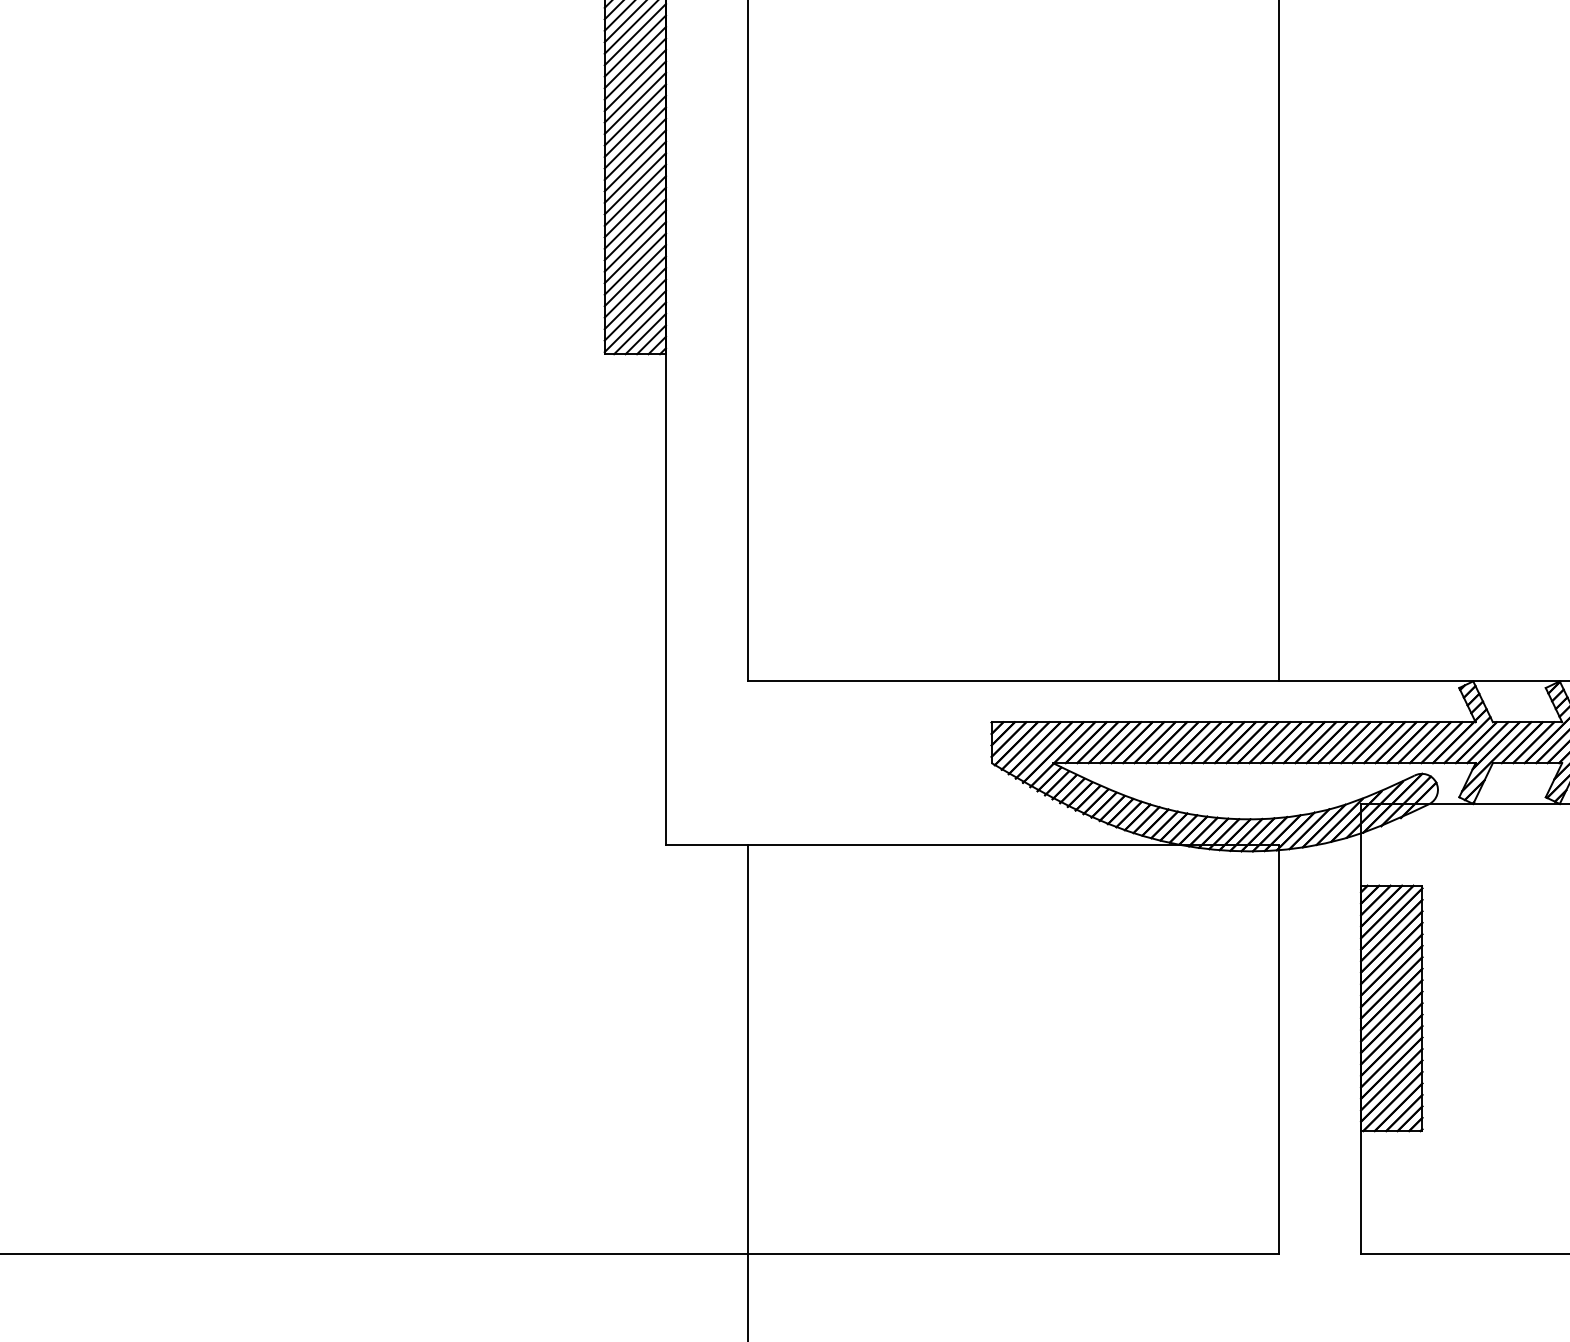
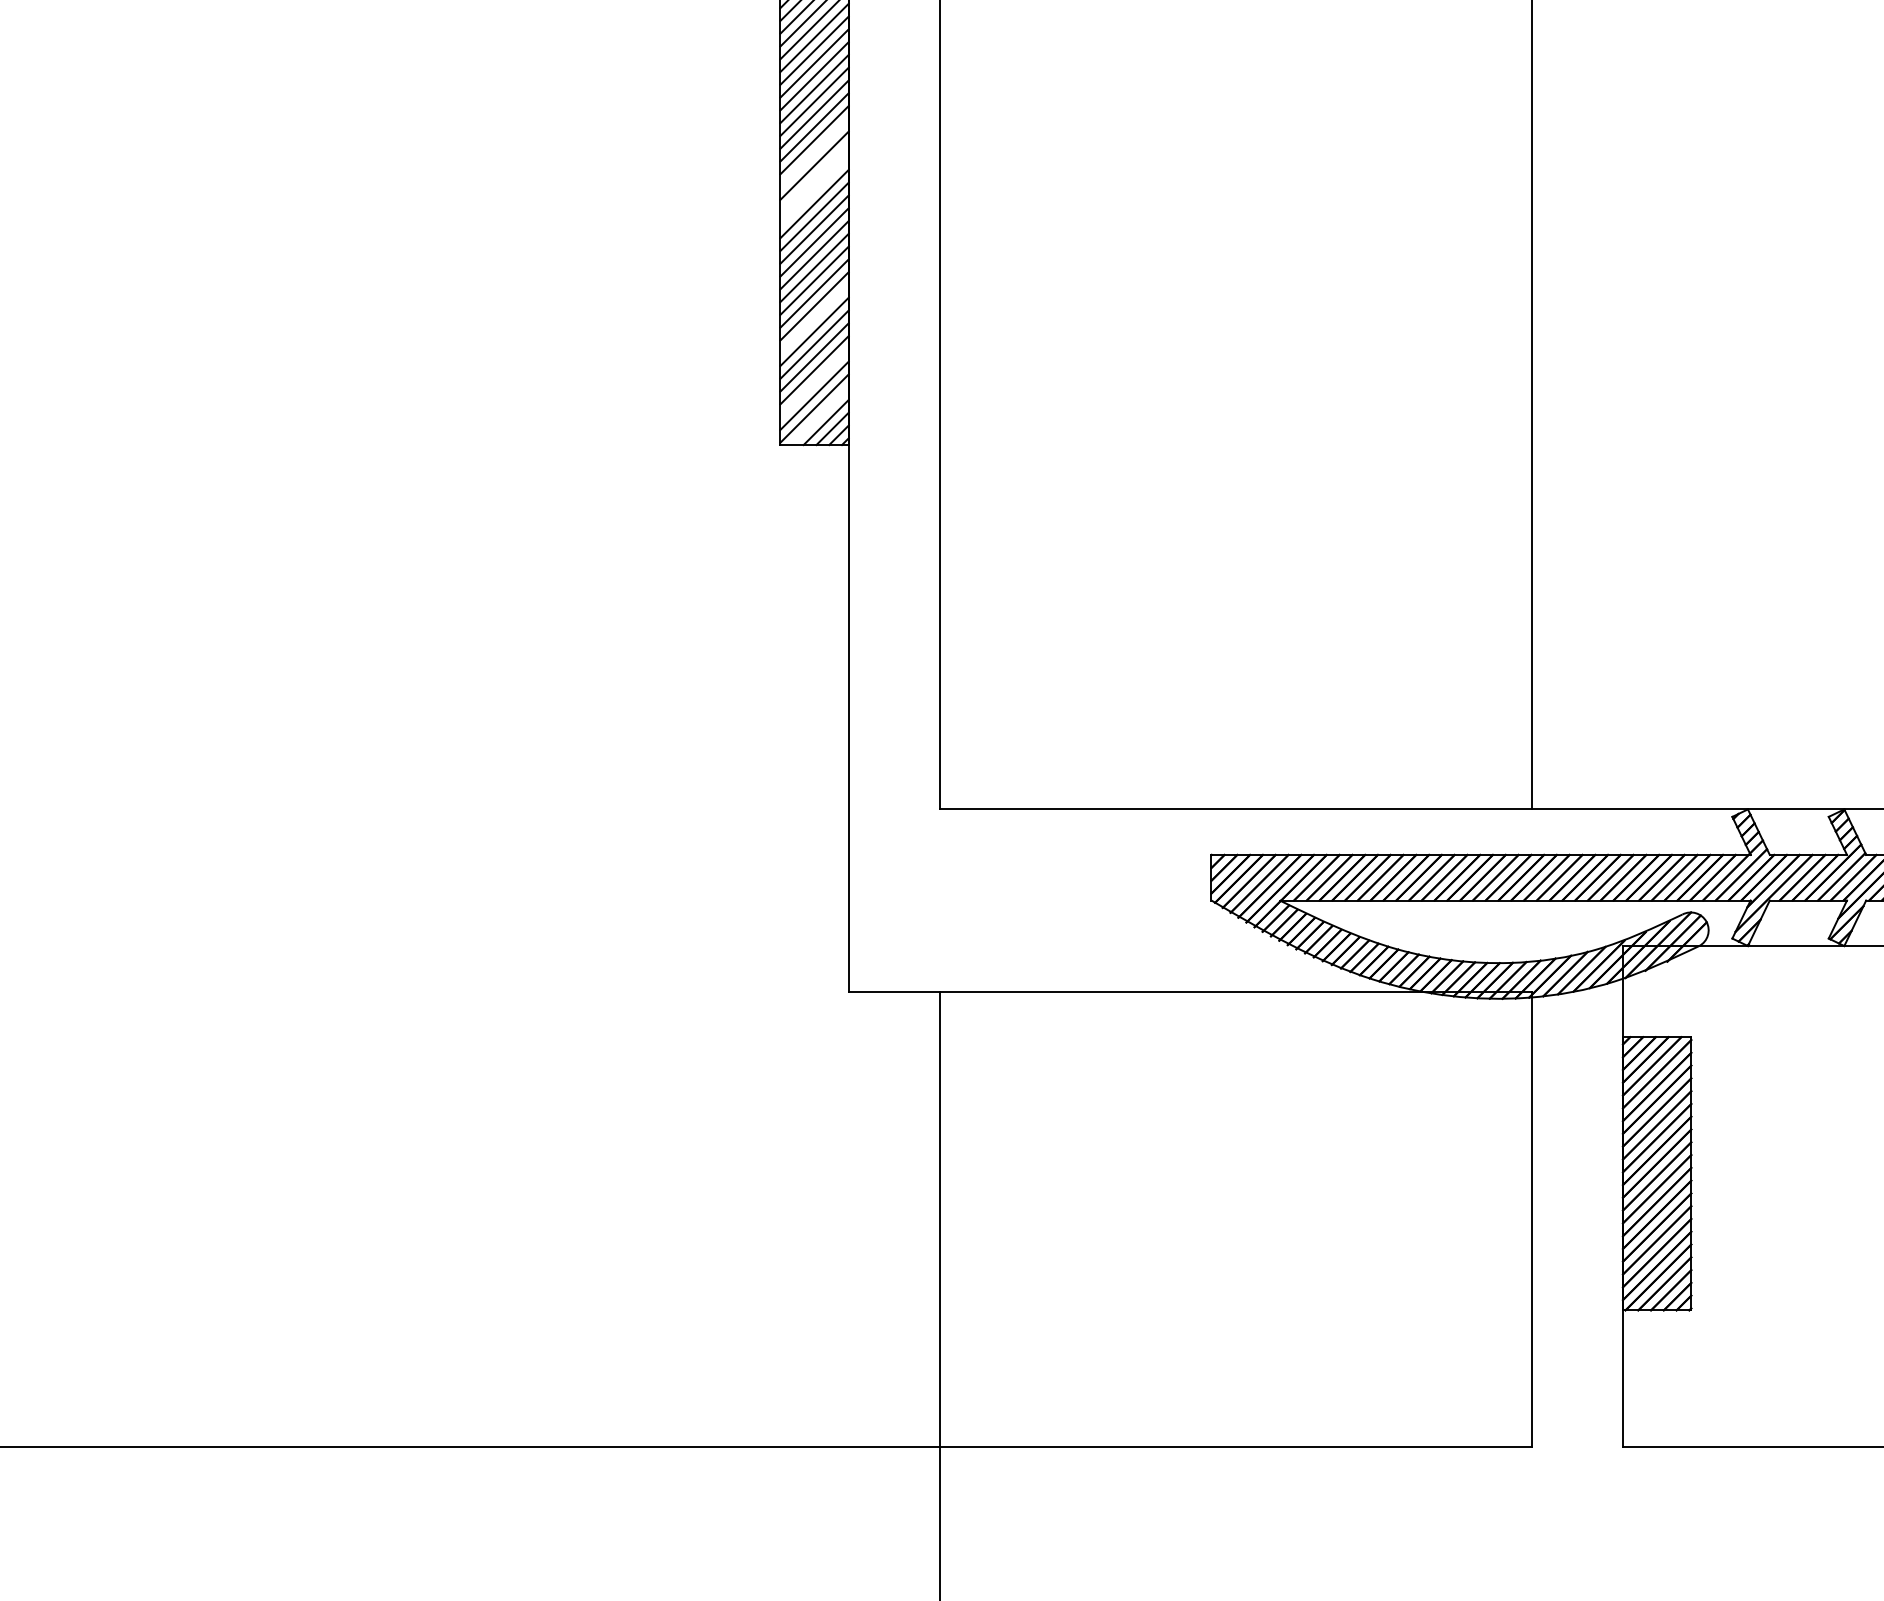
line: (635, 91) -> (814, 152), removed
line: (635, 114) -> (814, 178), removed
line: (635, 126) -> (814, 191), removed
line: (635, 240) -> (814, 318), removed
line: (635, 298) -> (814, 382), removed
line: (639, 328) -> (819, 416), removed

